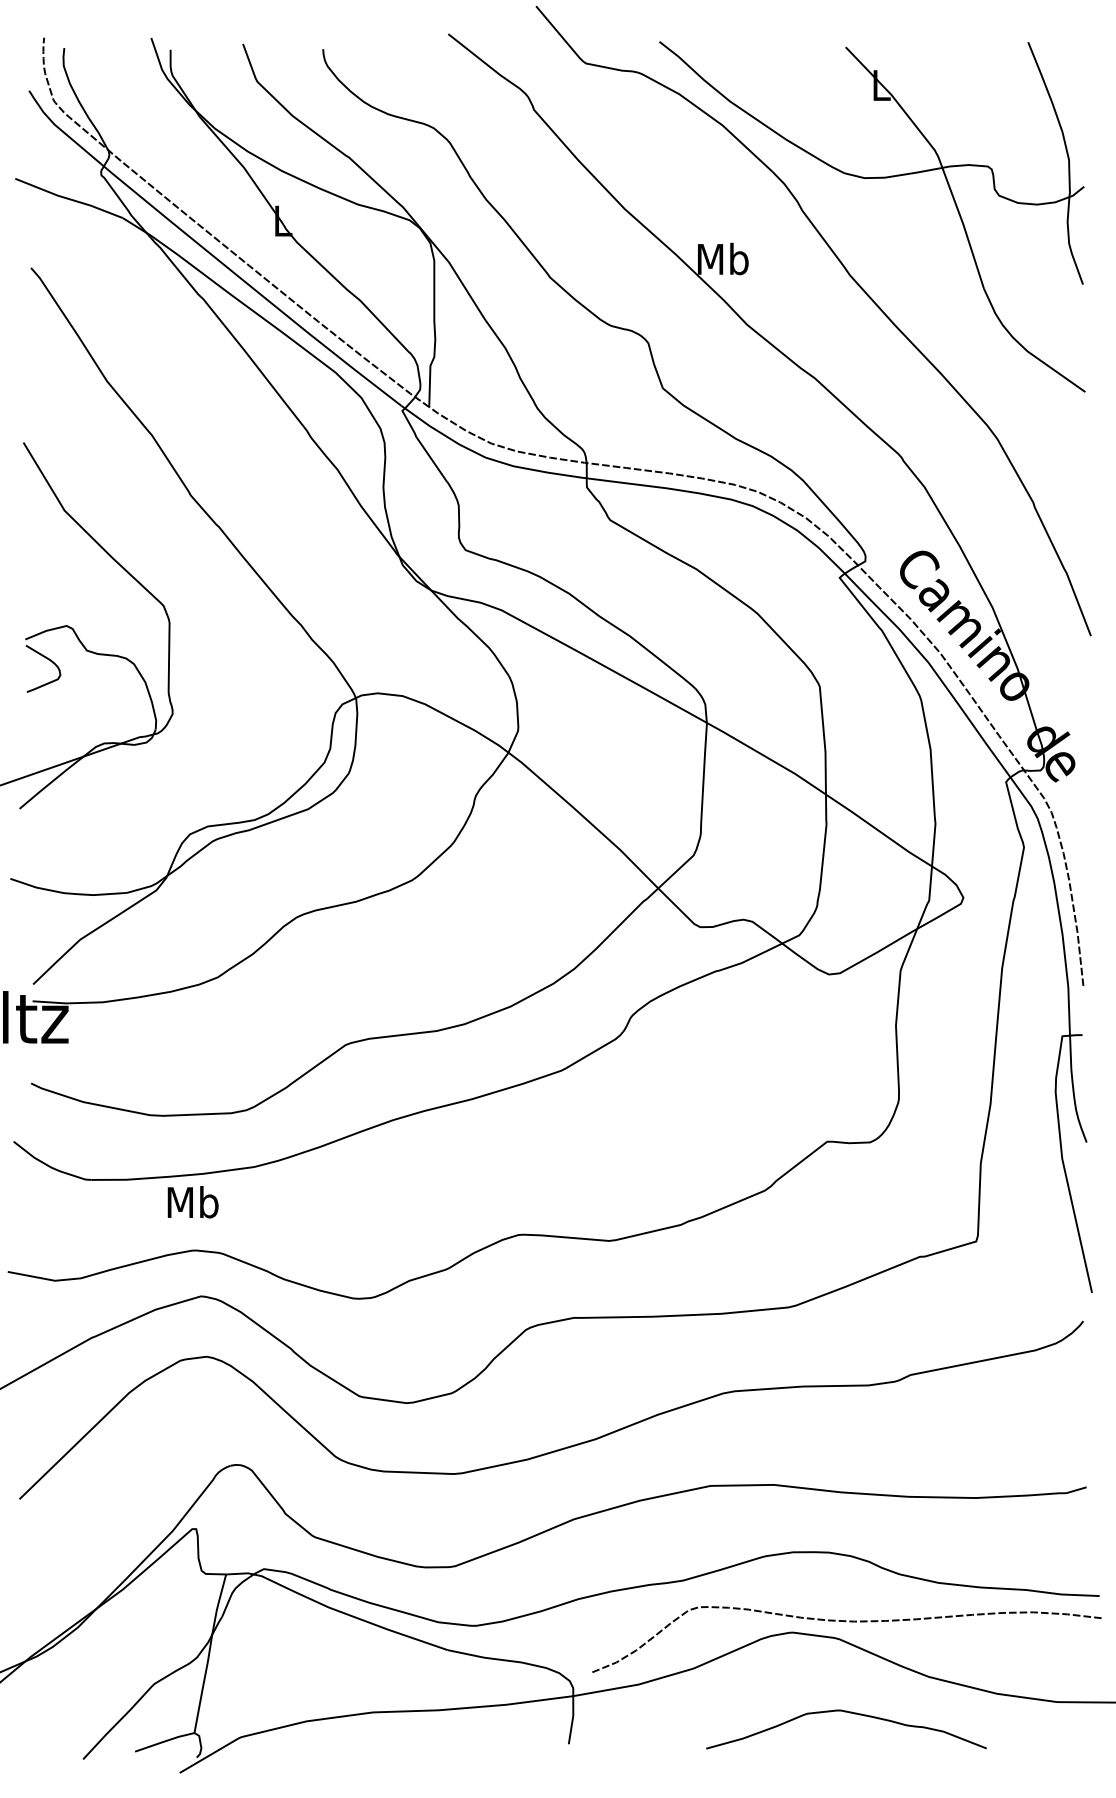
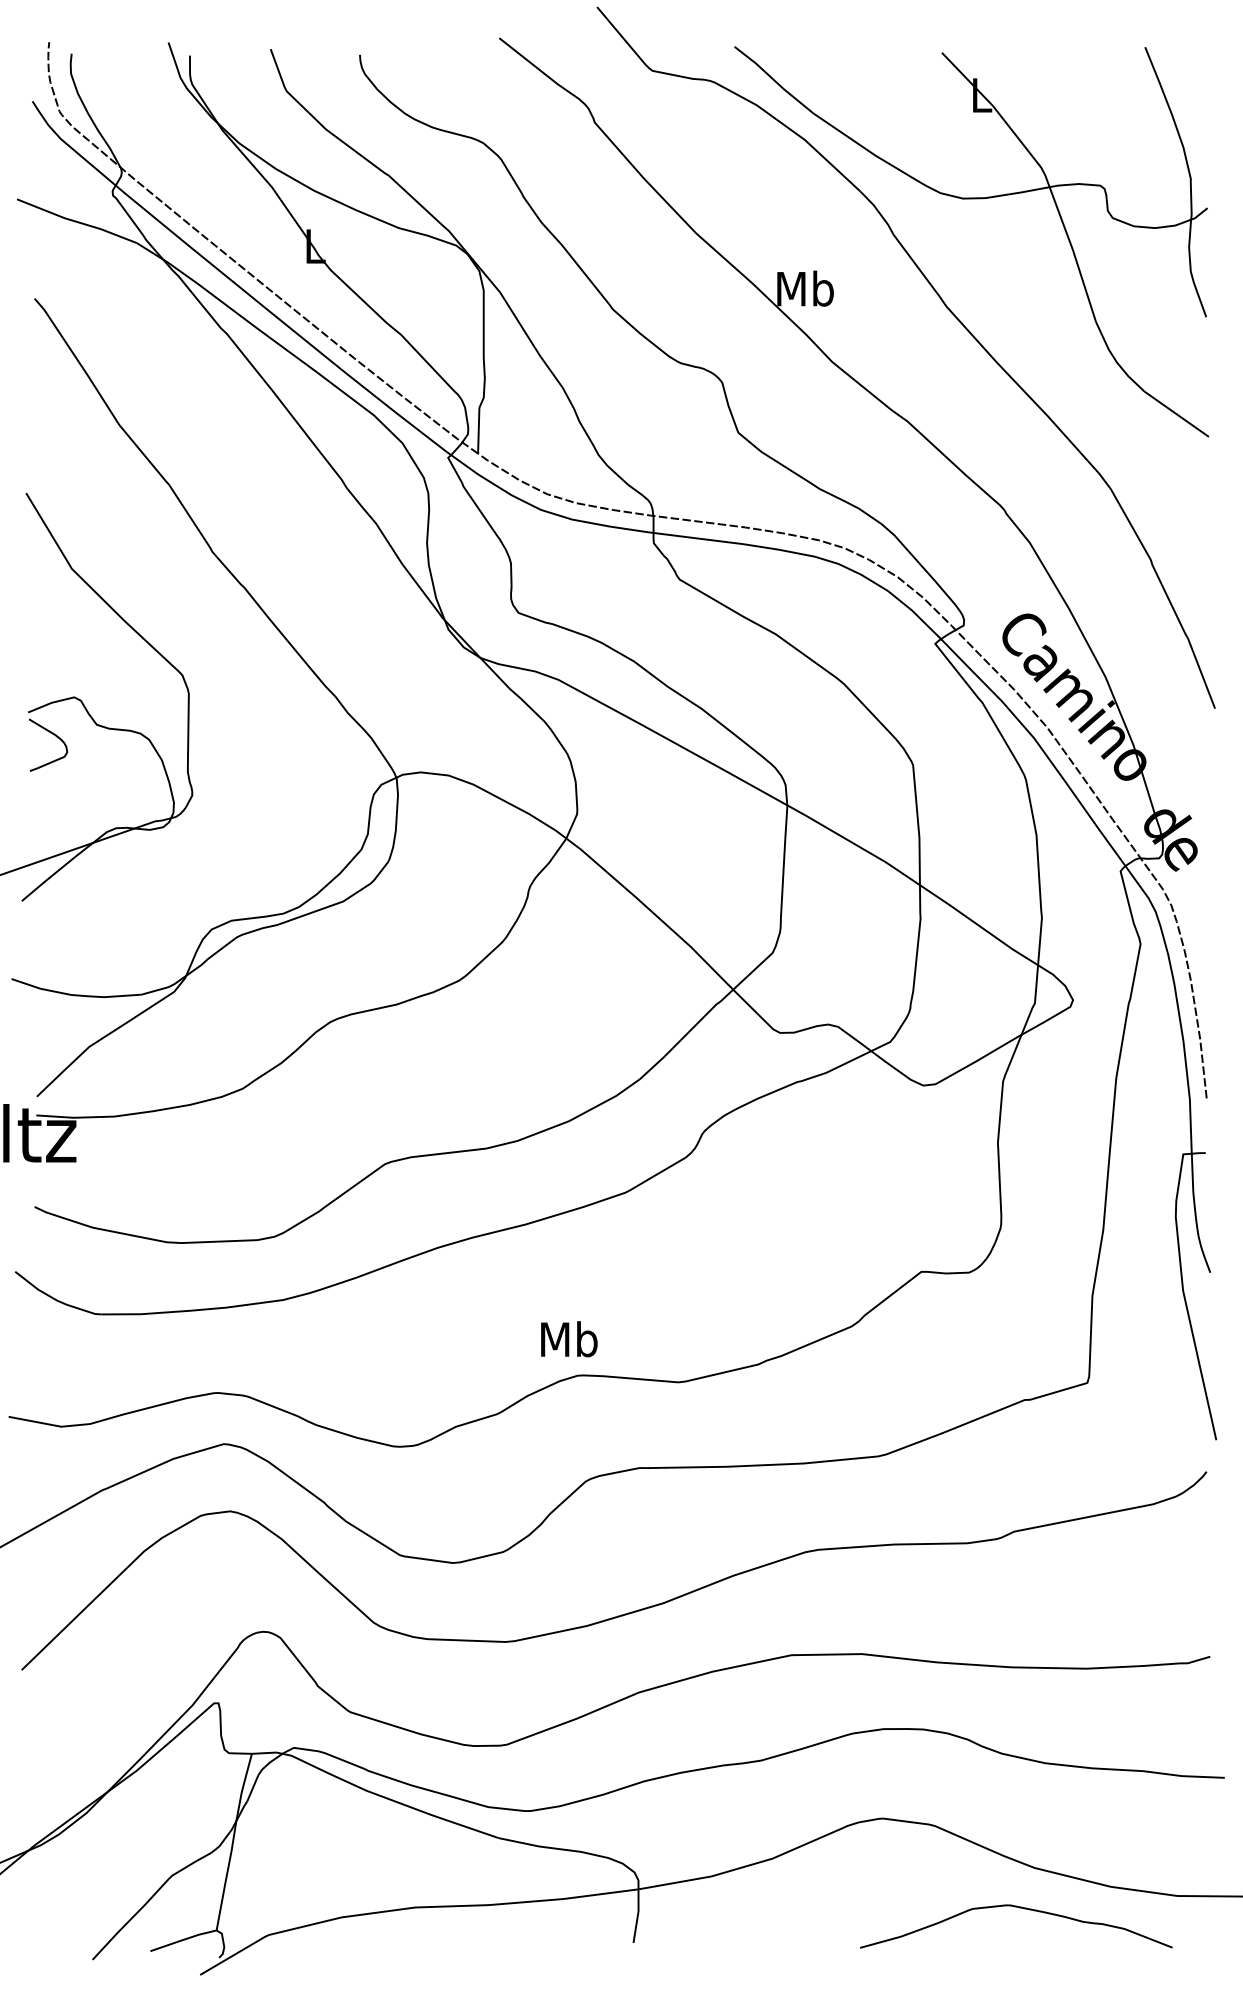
text: (192, 1202) -> (568, 1339), moved
curve: (845, 1622) -> (941, 1807), removed
curve: (849, 1713) -> (1019, 1908), moved

